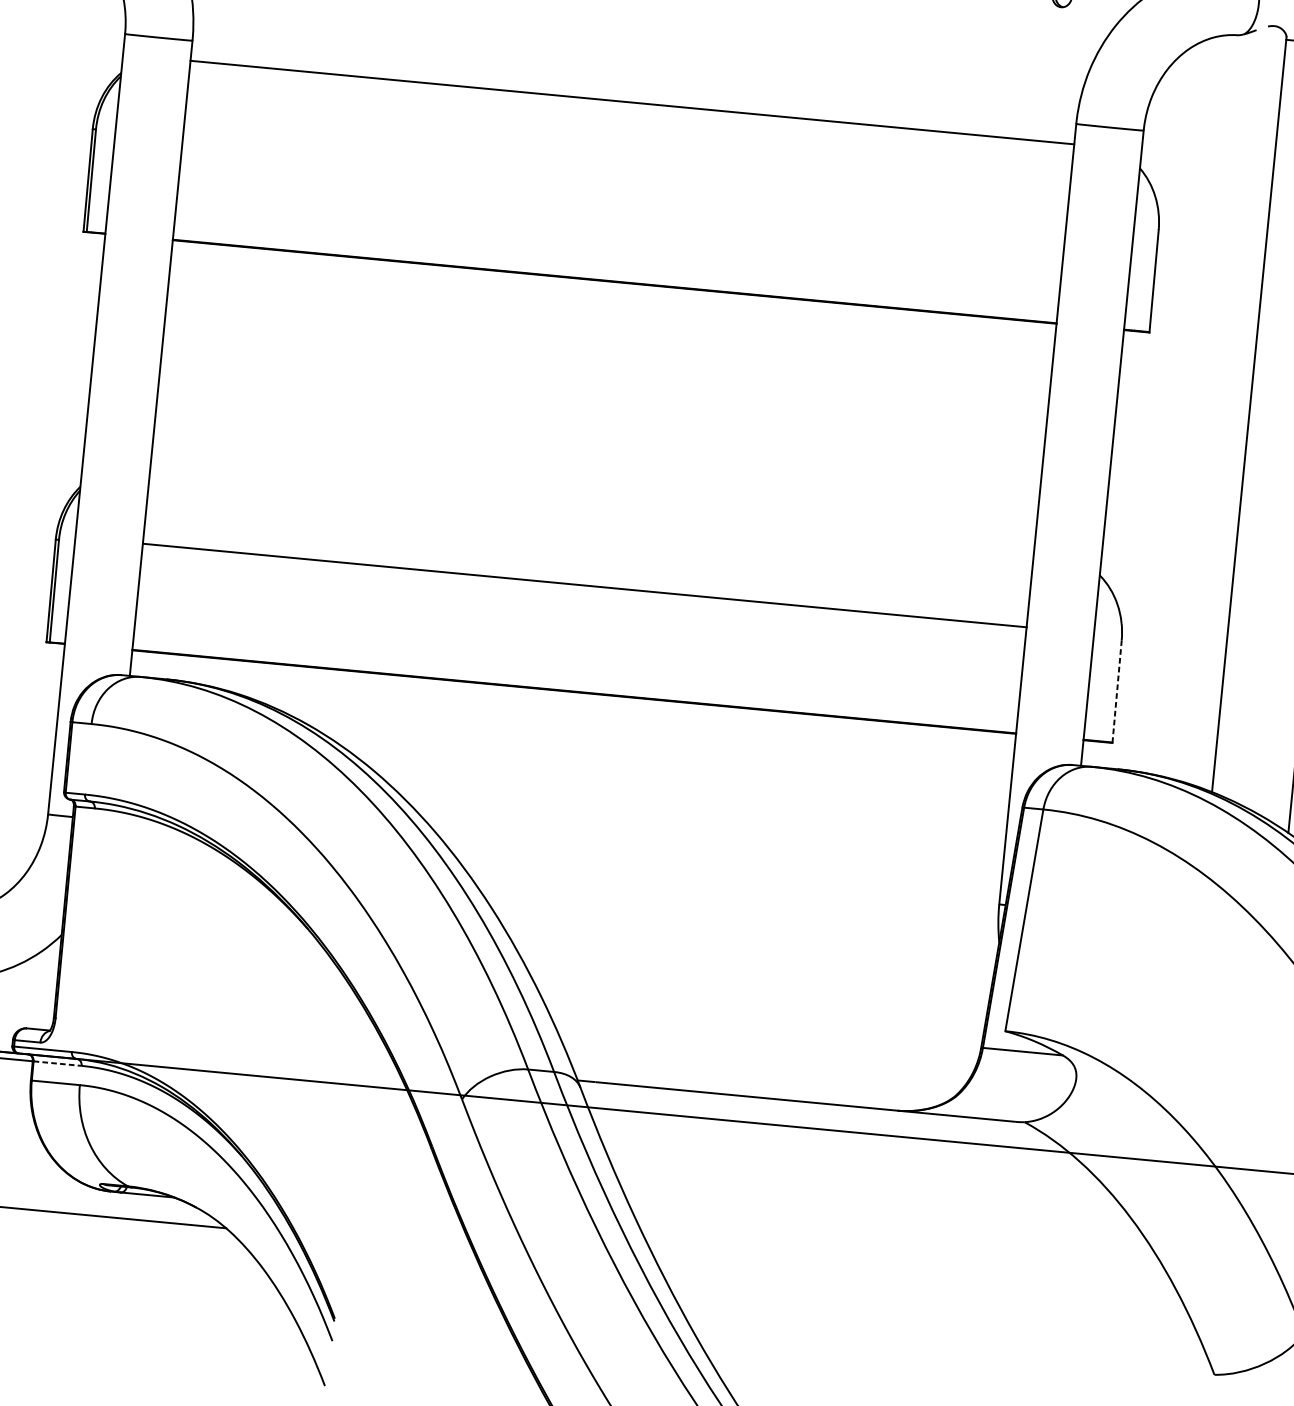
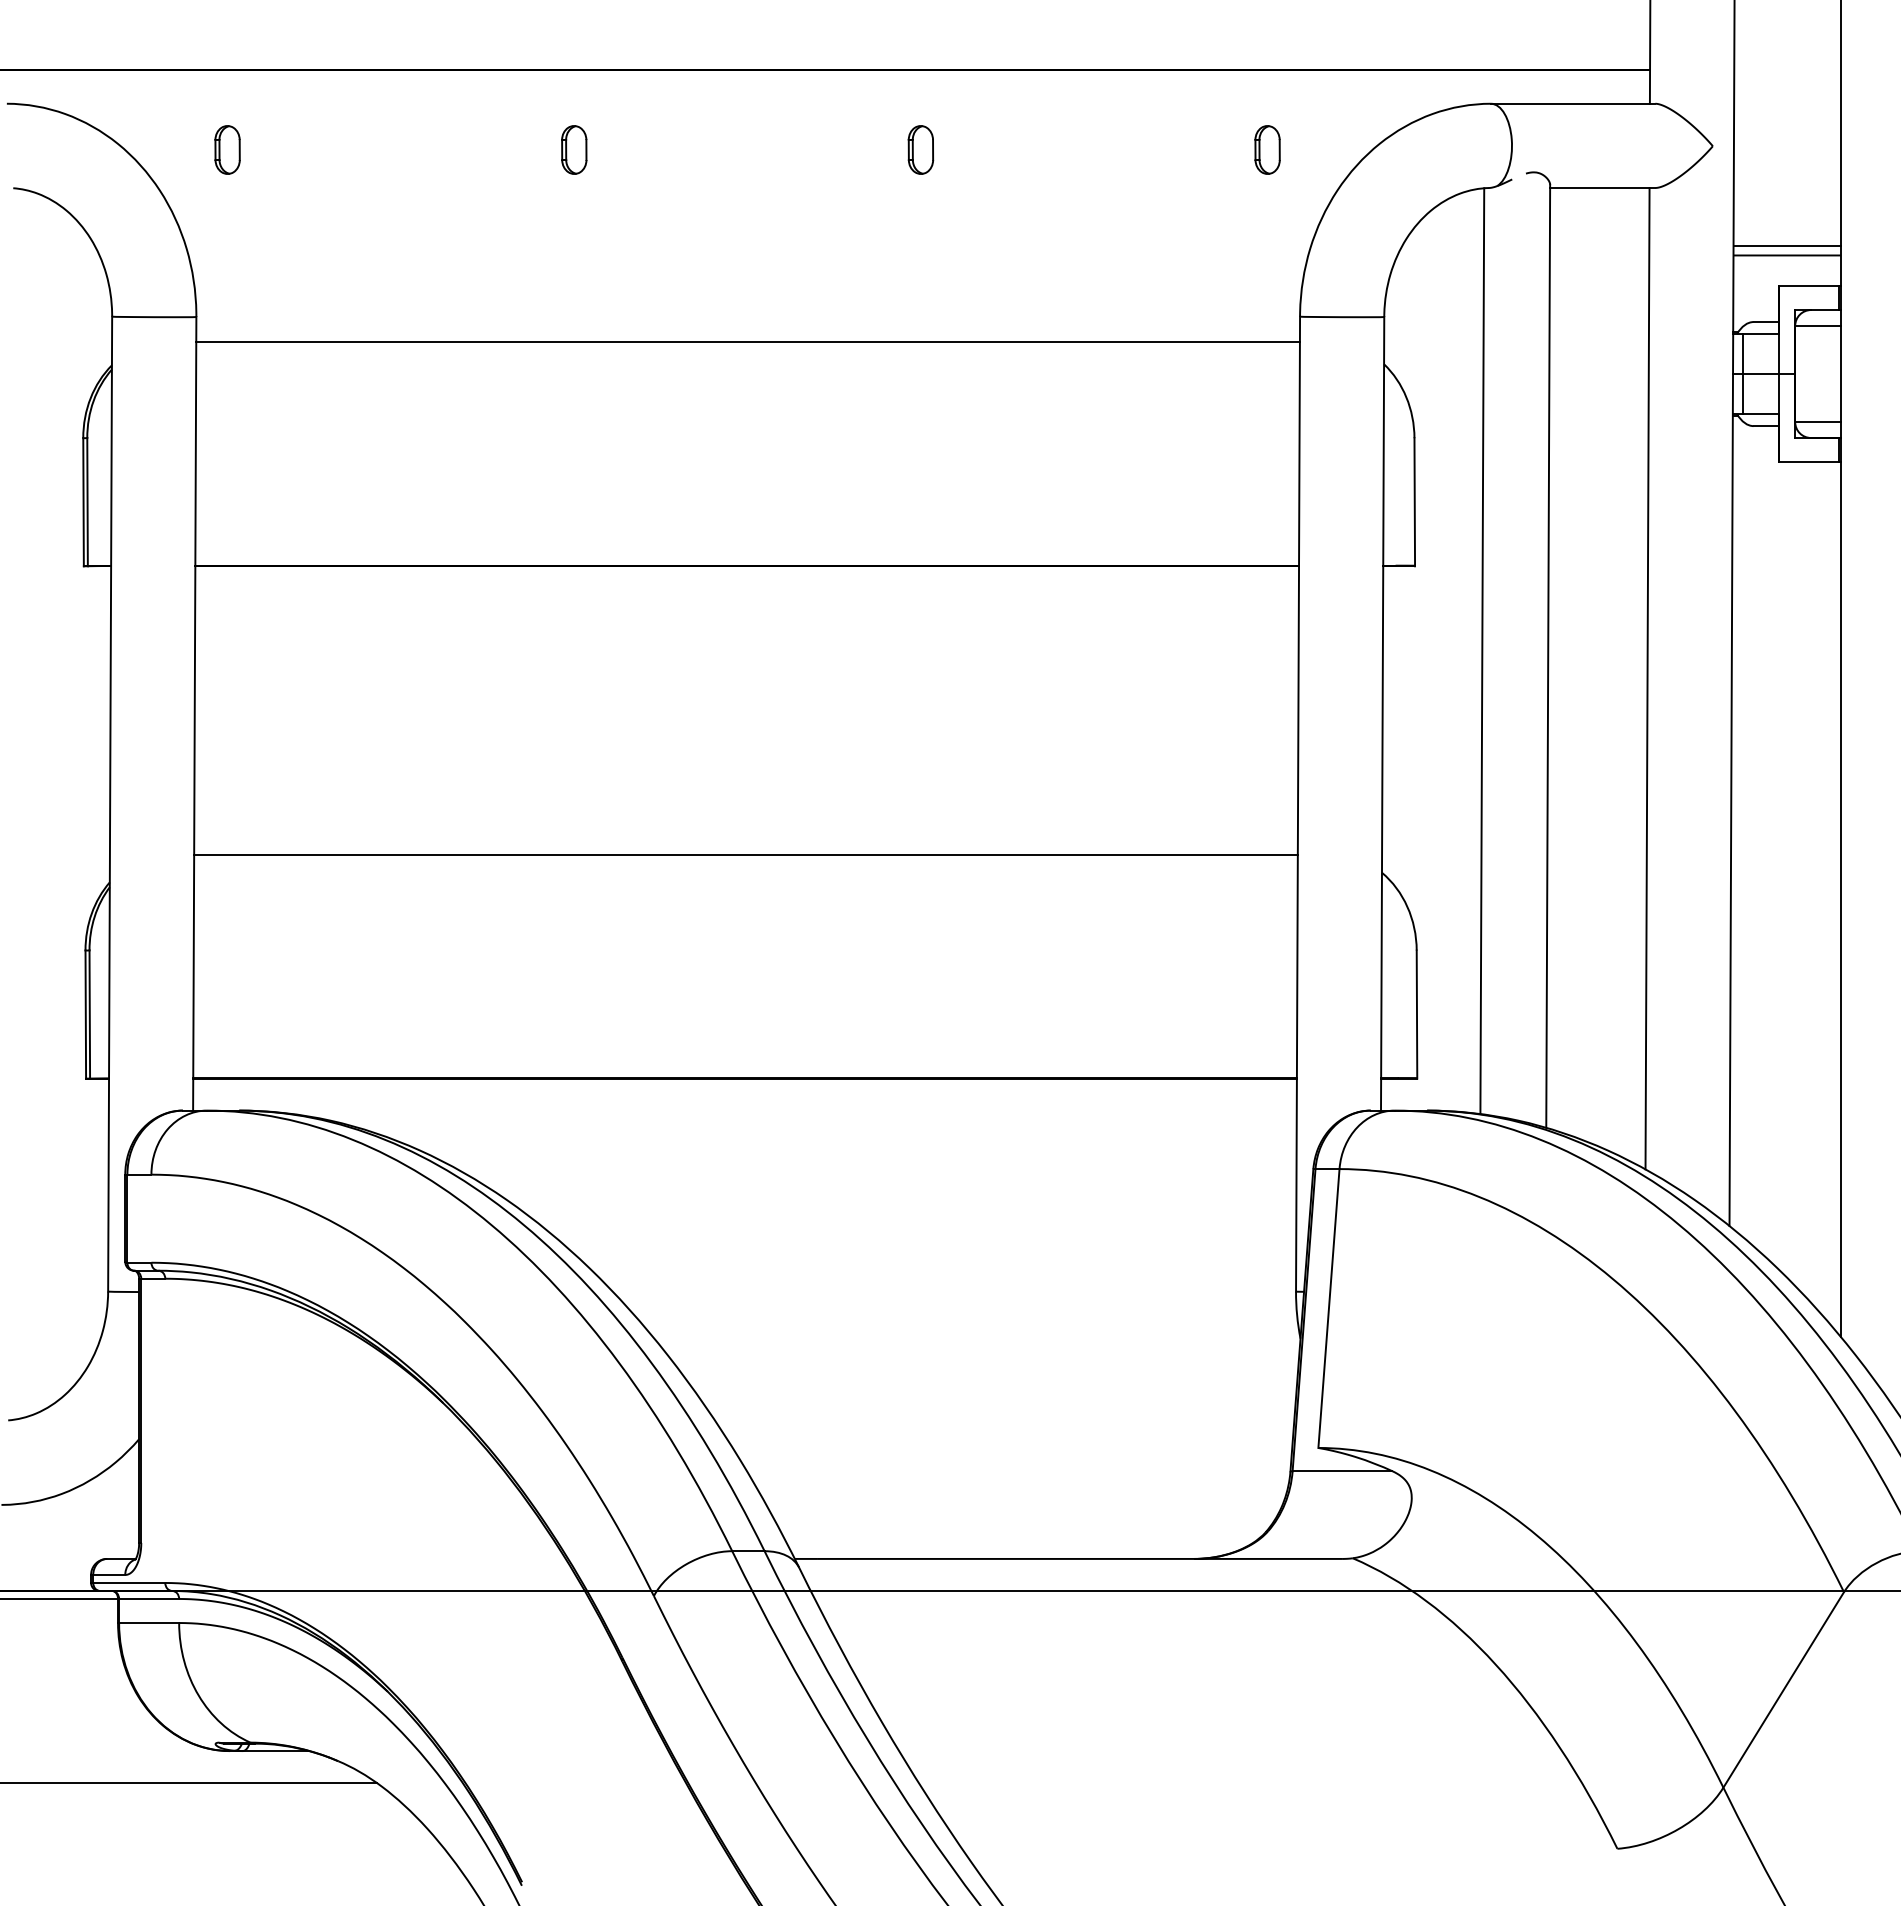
line: (1197, 405) -> (1482, 651), added
line: (584, 585) -> (745, 854), moved
line: (1116, 692) -> (1416, 1015), dashed -> solid
line: (57, 1063) -> (149, 1598), dashed -> solid

